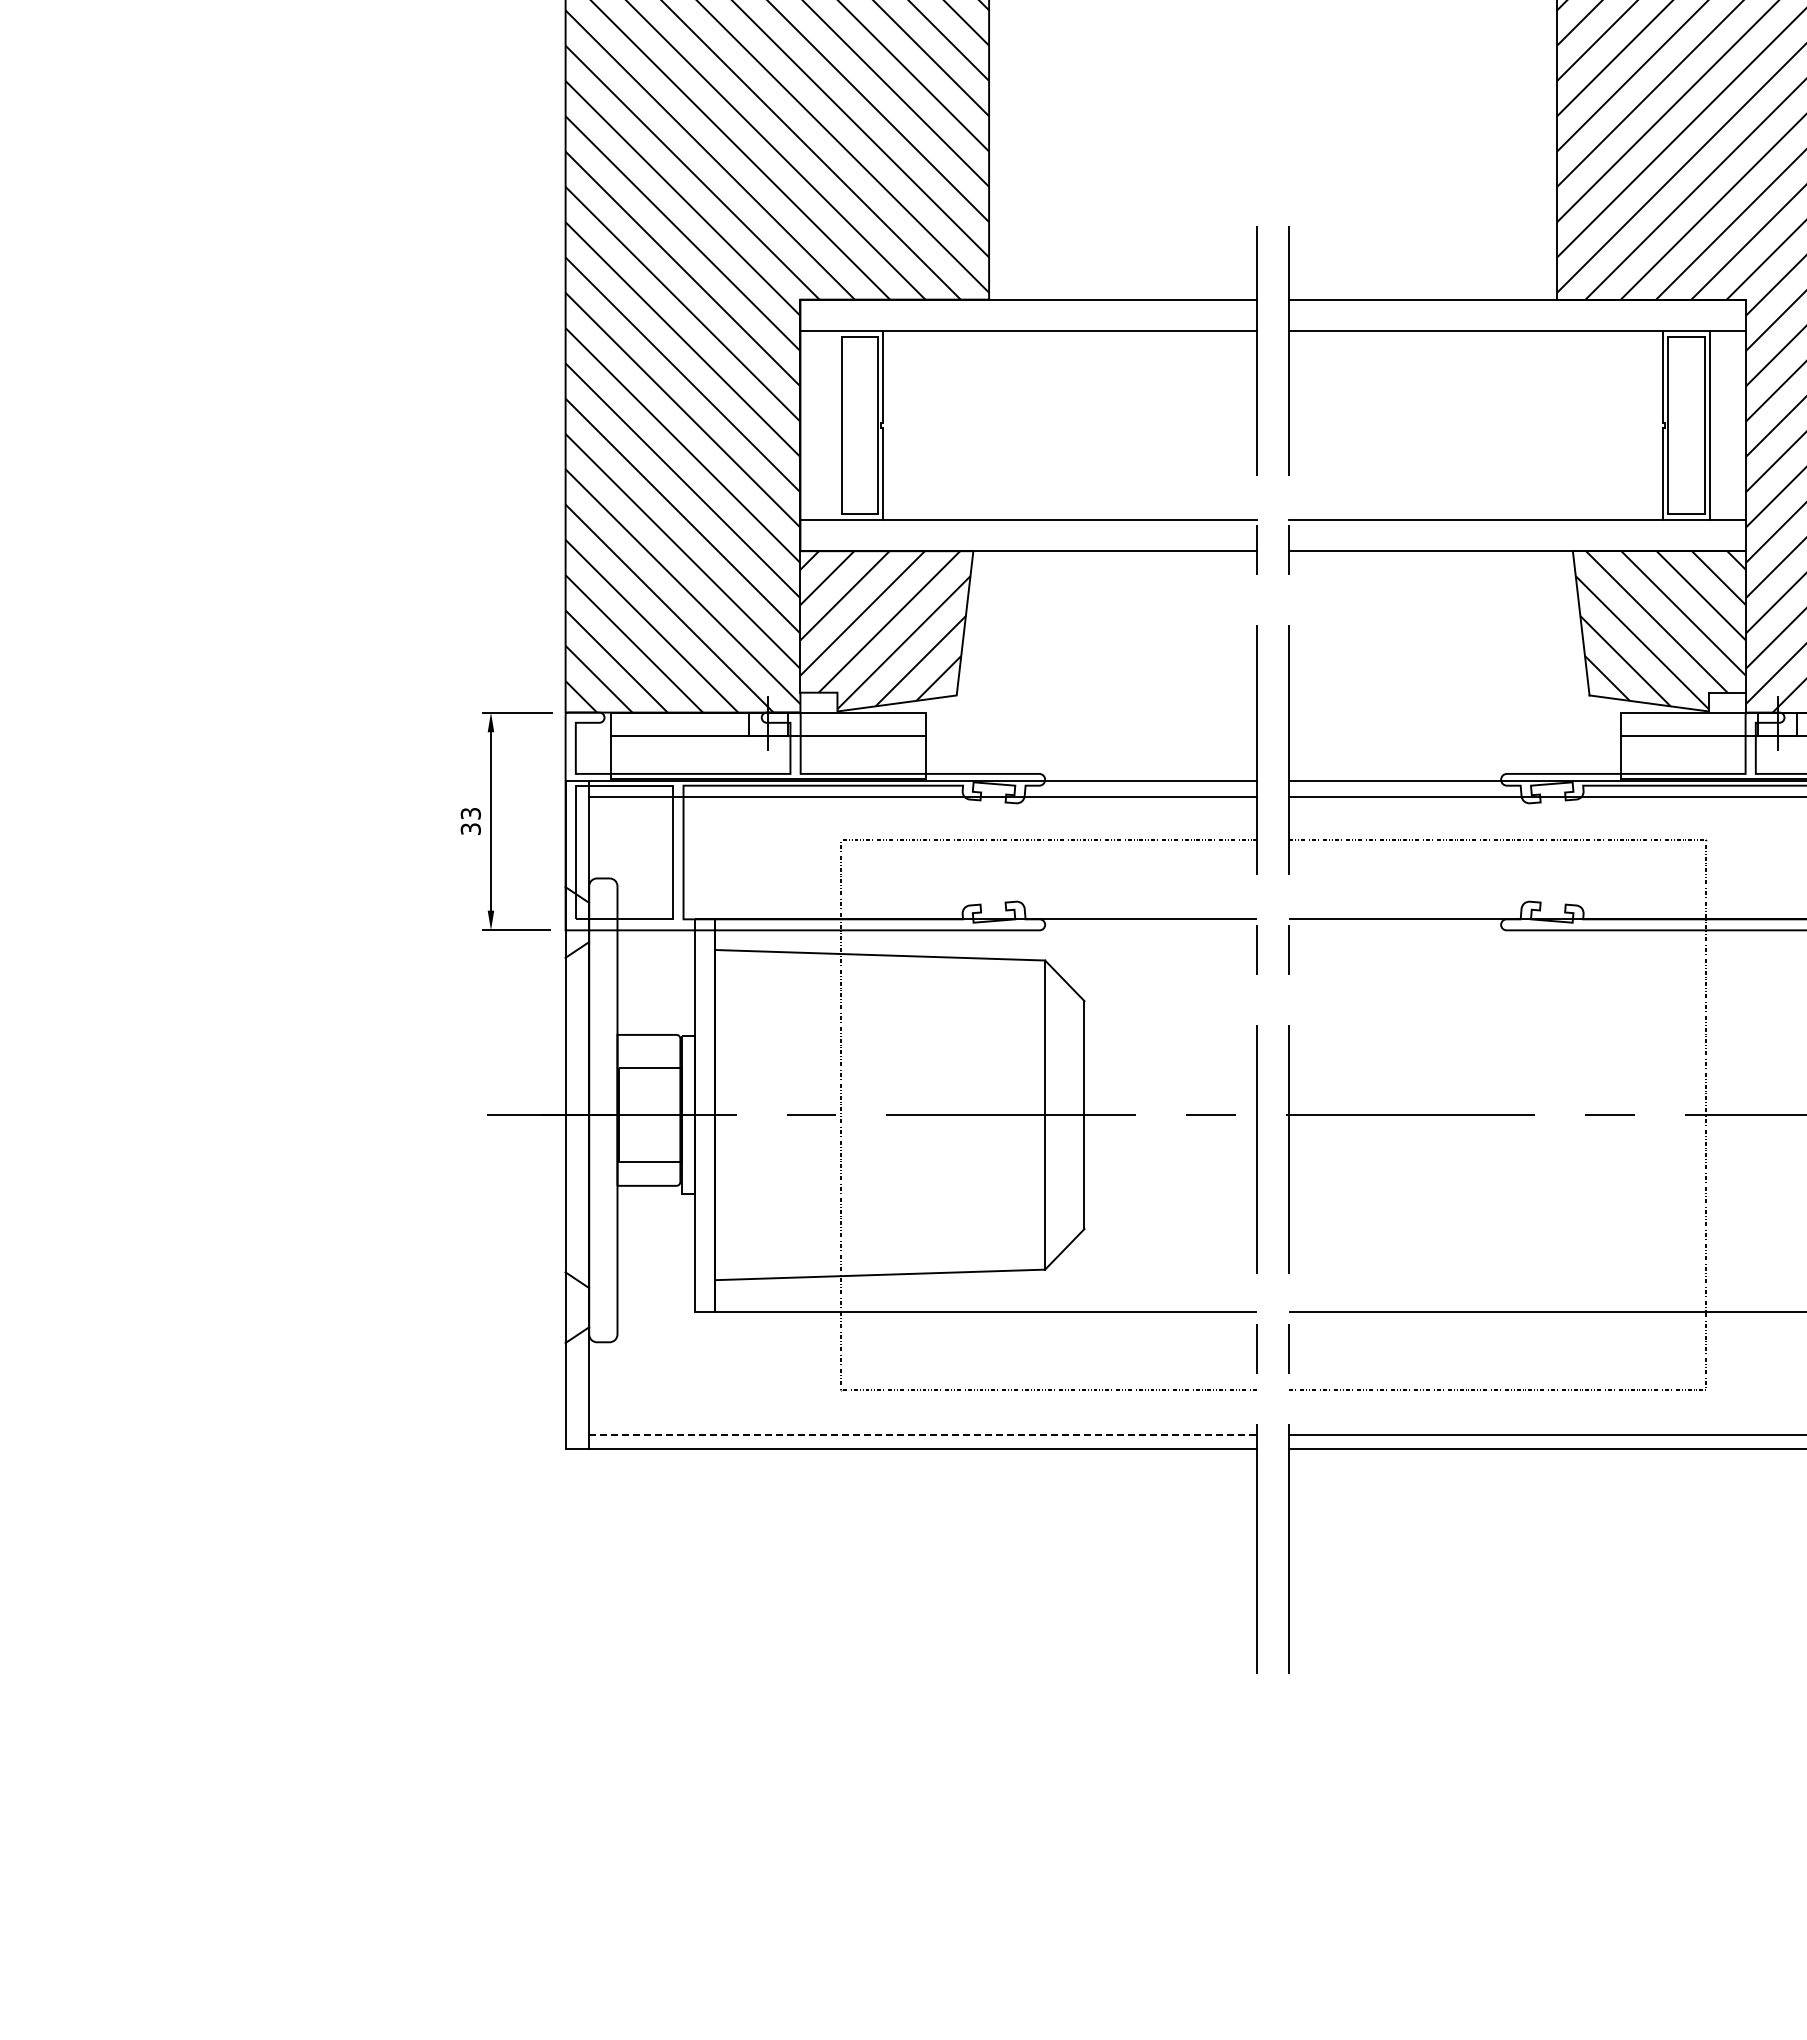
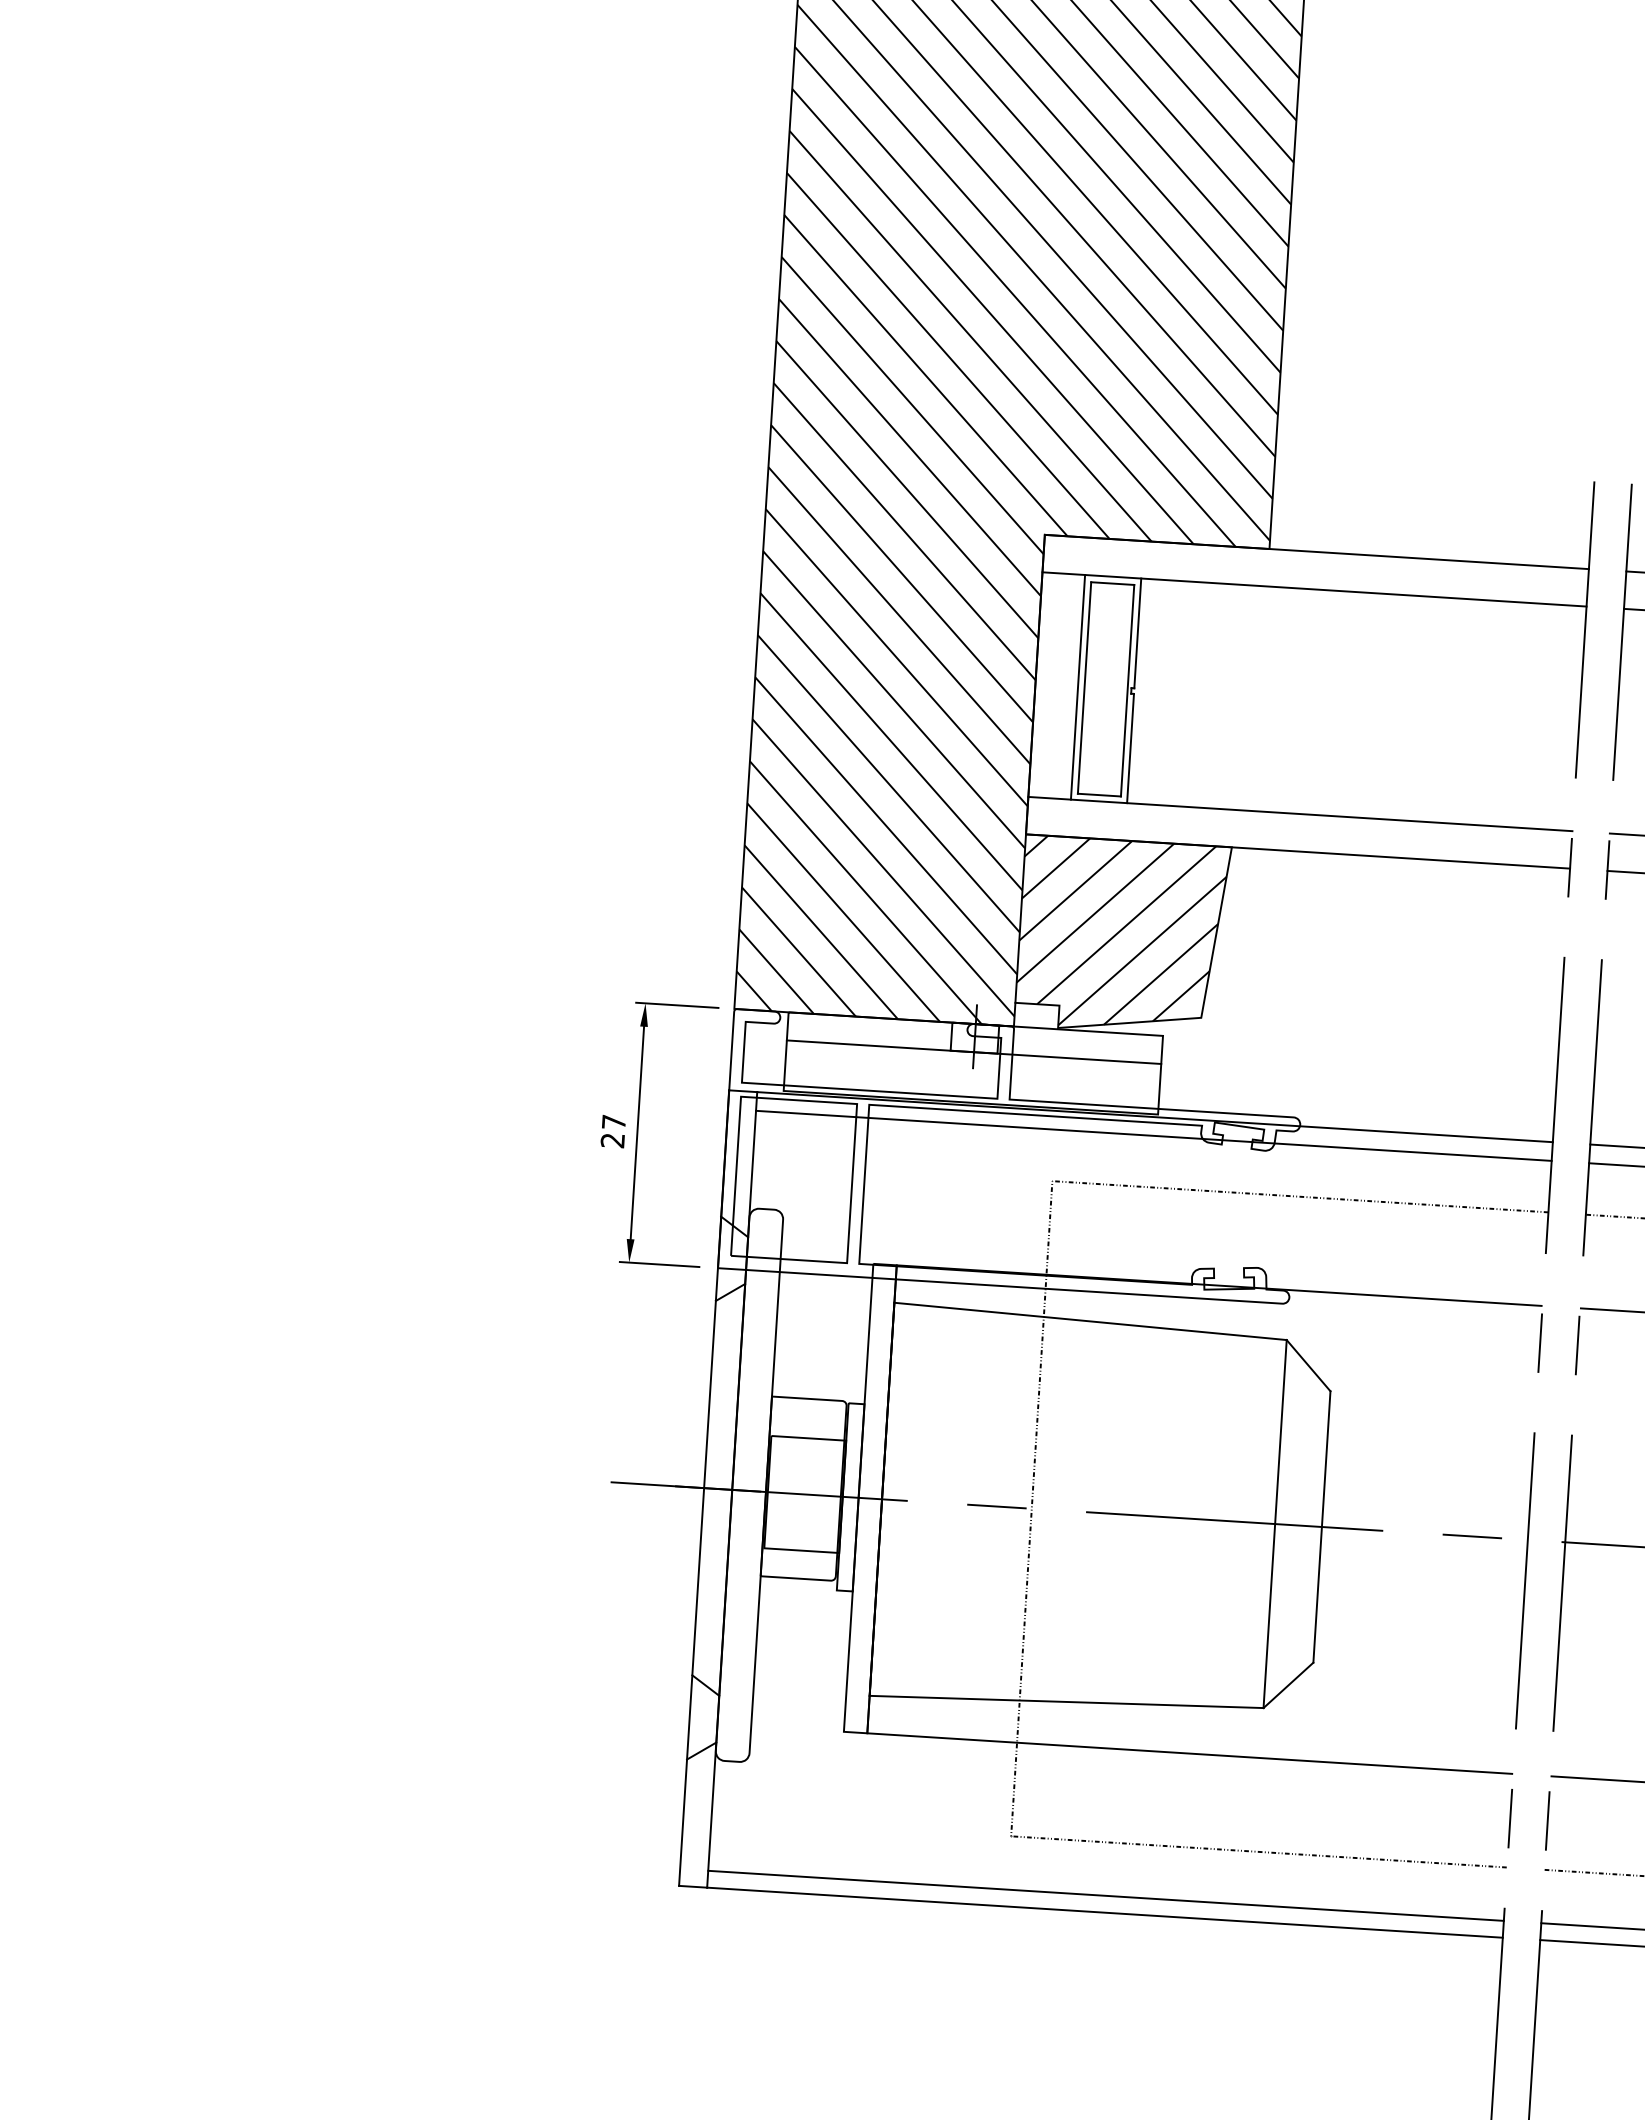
line: (836, 425) -> (1078, 687), added
text: (470, 821) -> (612, 1131), 33 -> 27
line: (923, 1435) -> (1106, 1896), dashed -> solid

